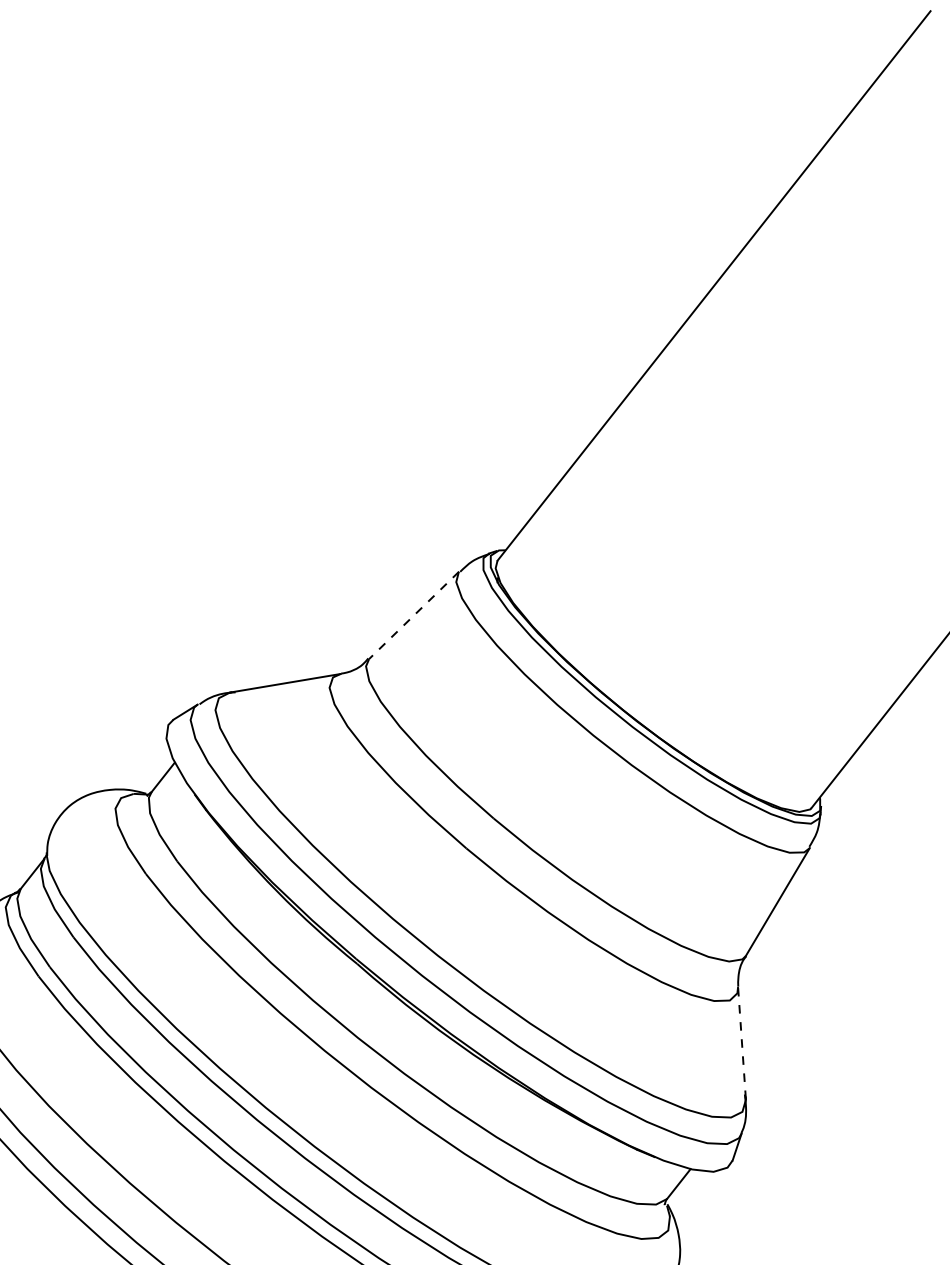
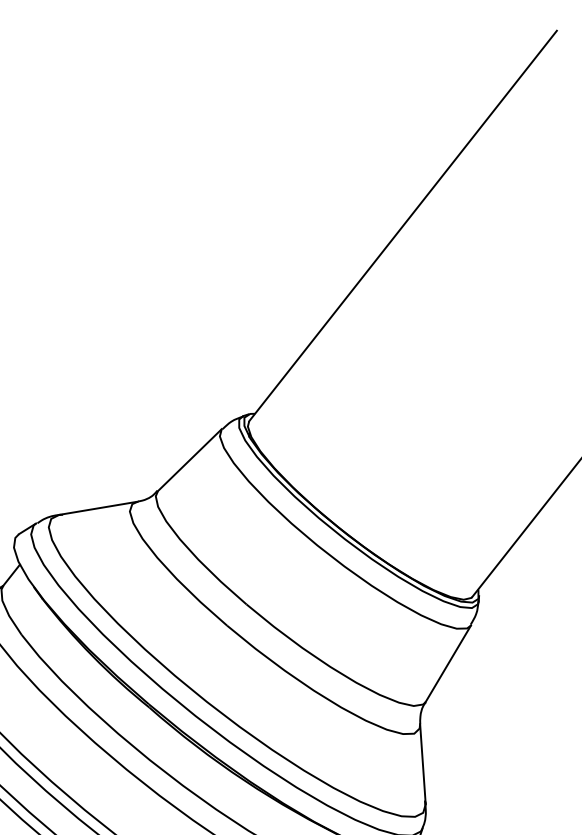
line: (414, 615) -> (190, 460), dashed -> solid
line: (741, 1042) -> (422, 763), dashed -> solid

